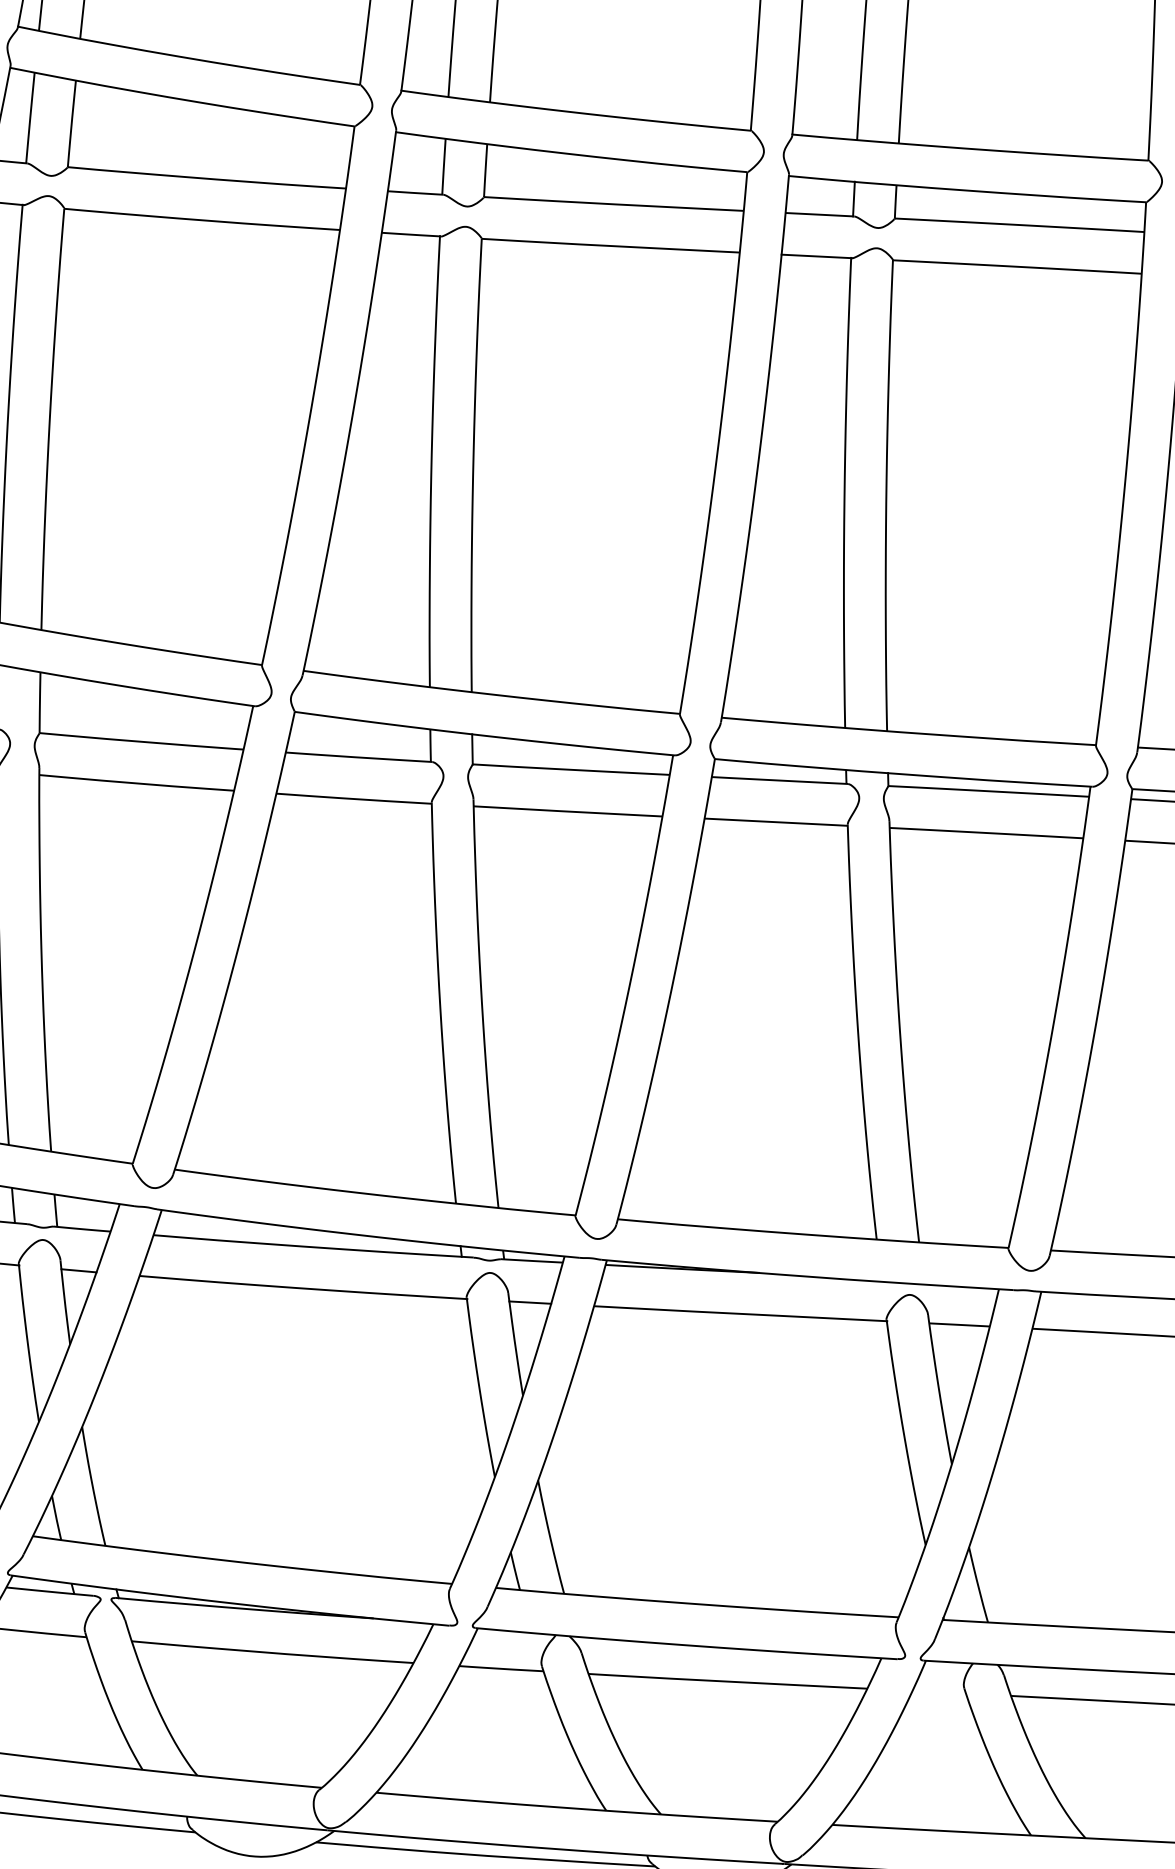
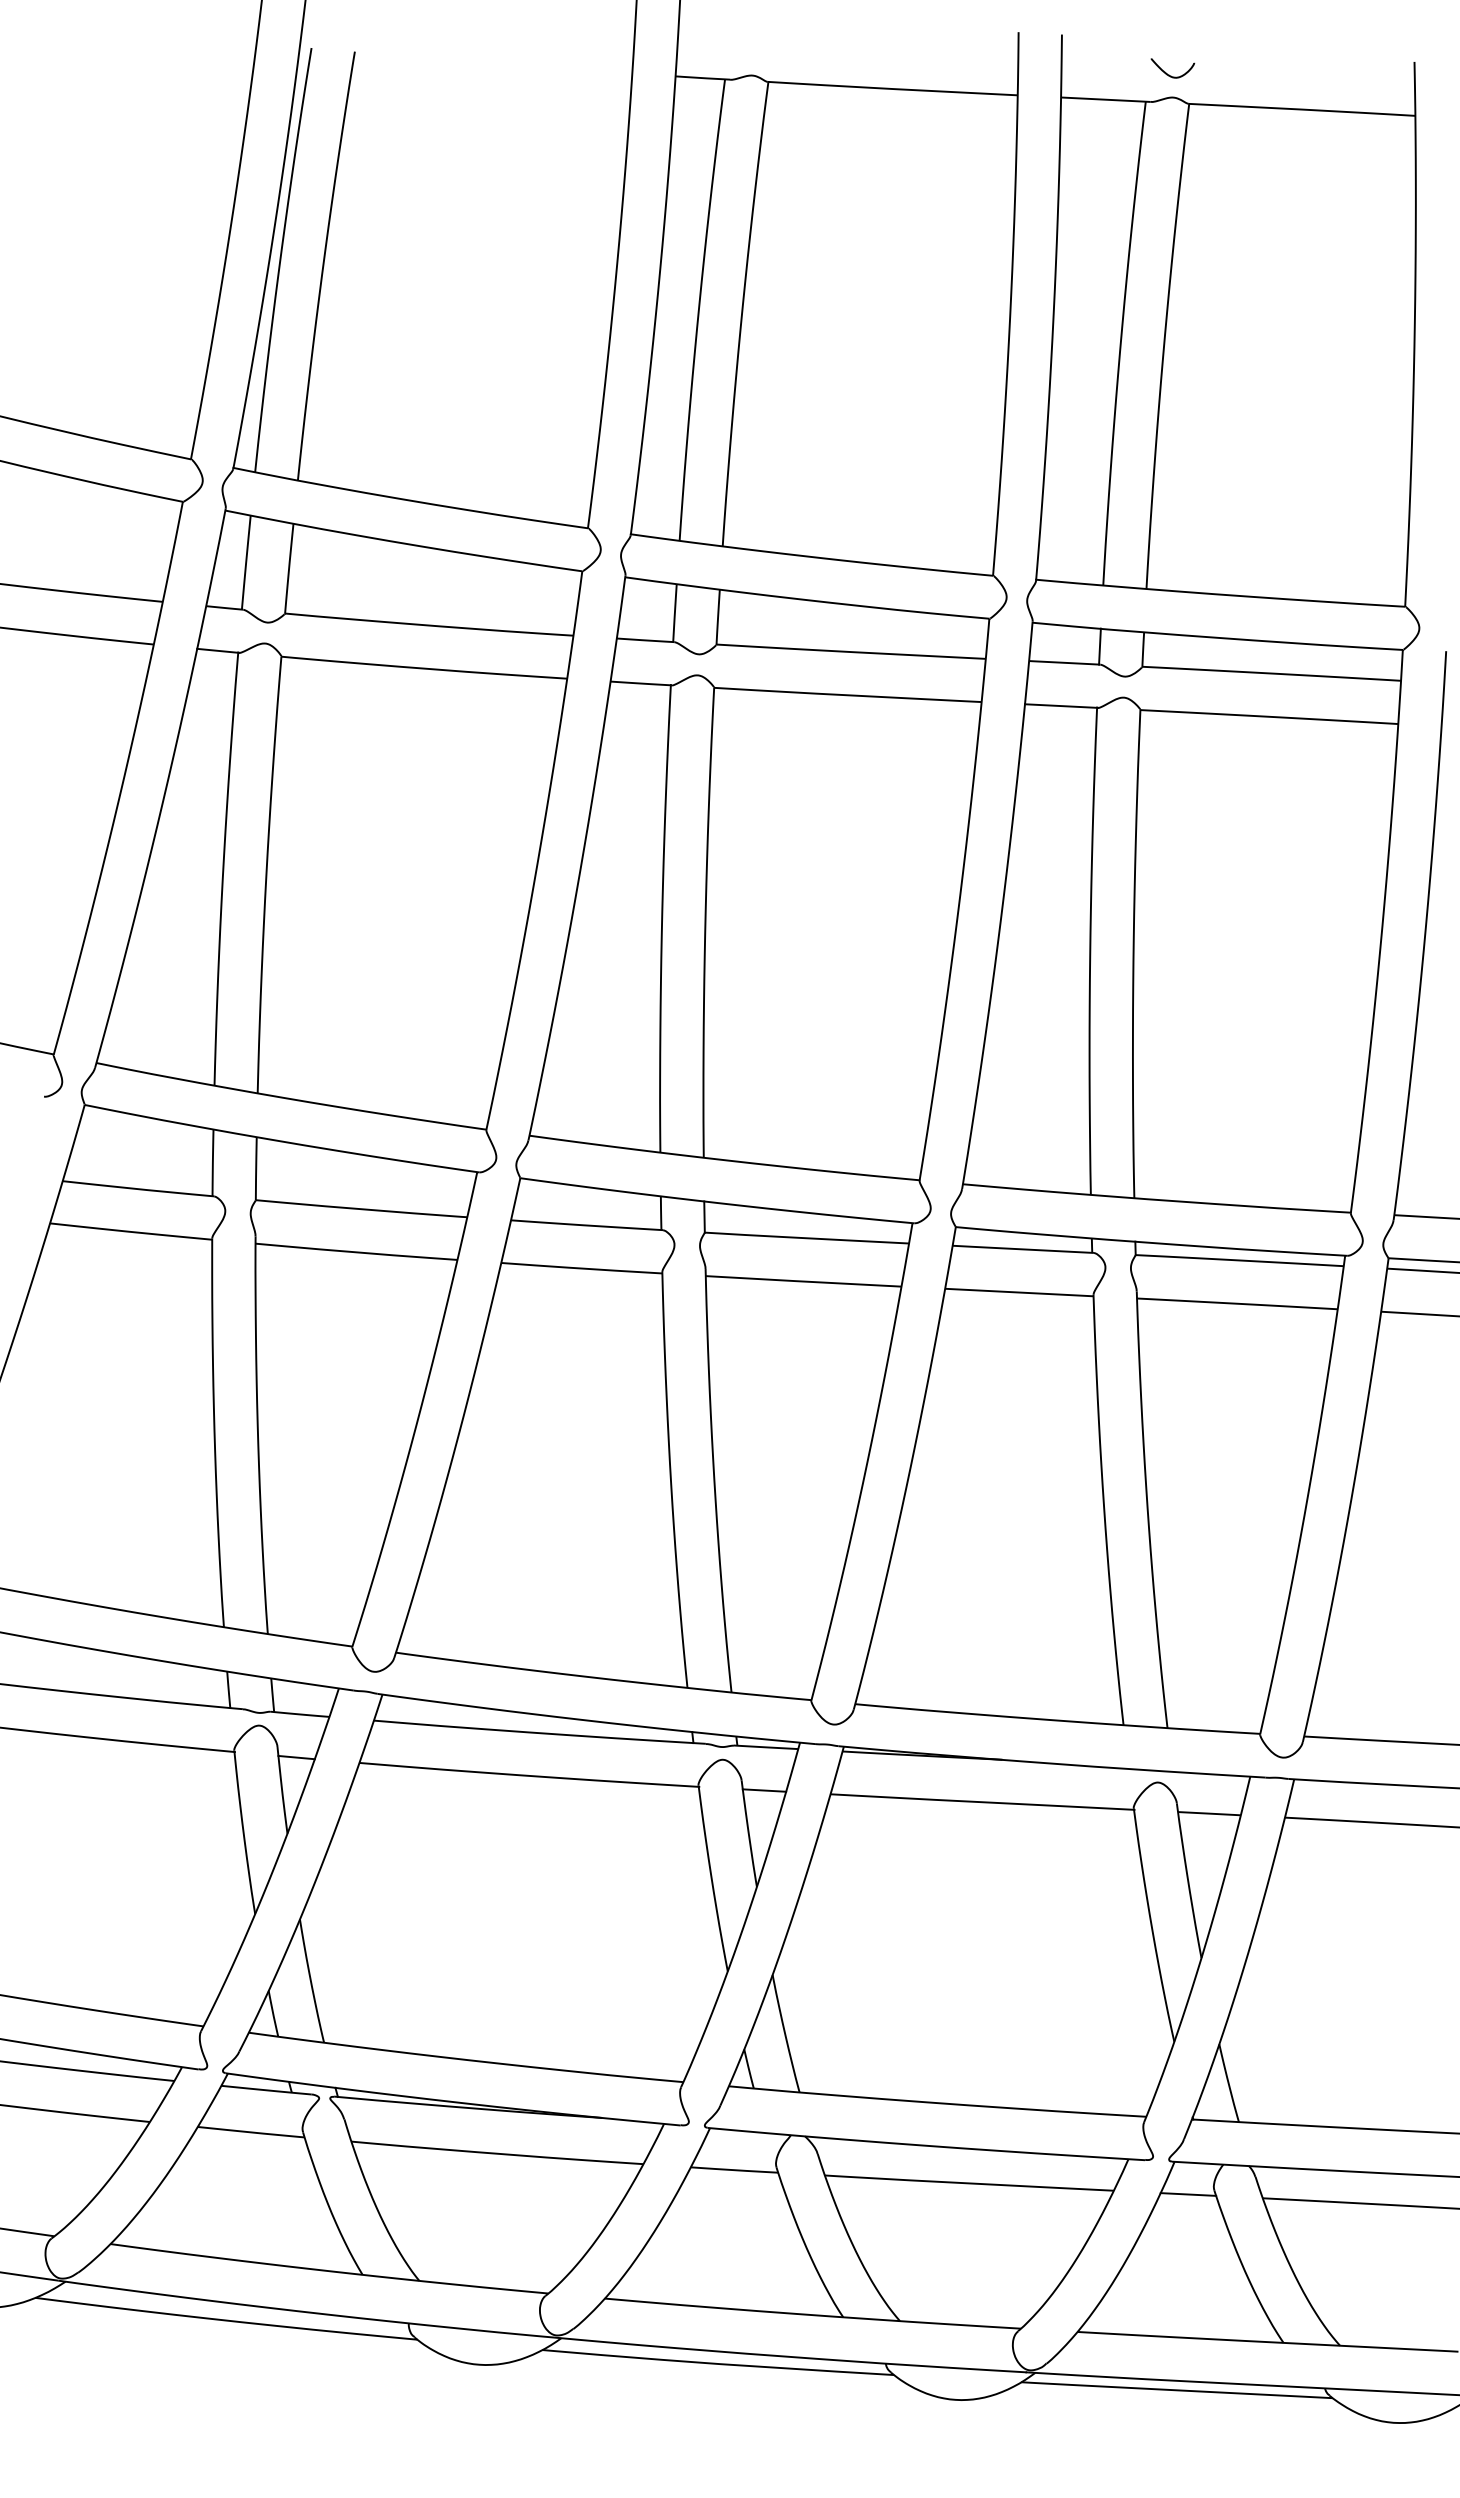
line: (939, 1692) -> (1188, 2194), added

